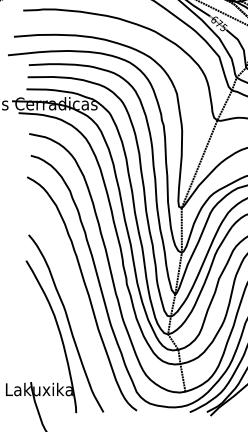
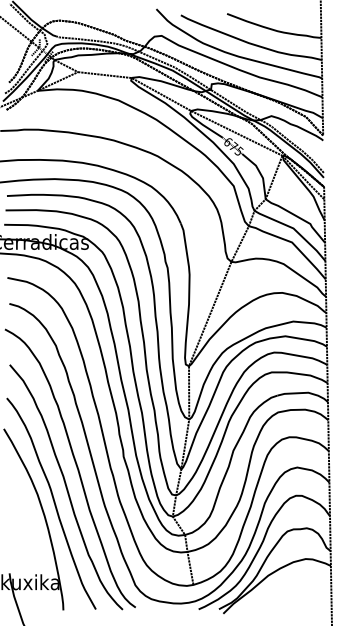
curve: (78, 309) -> (66, 487), added

